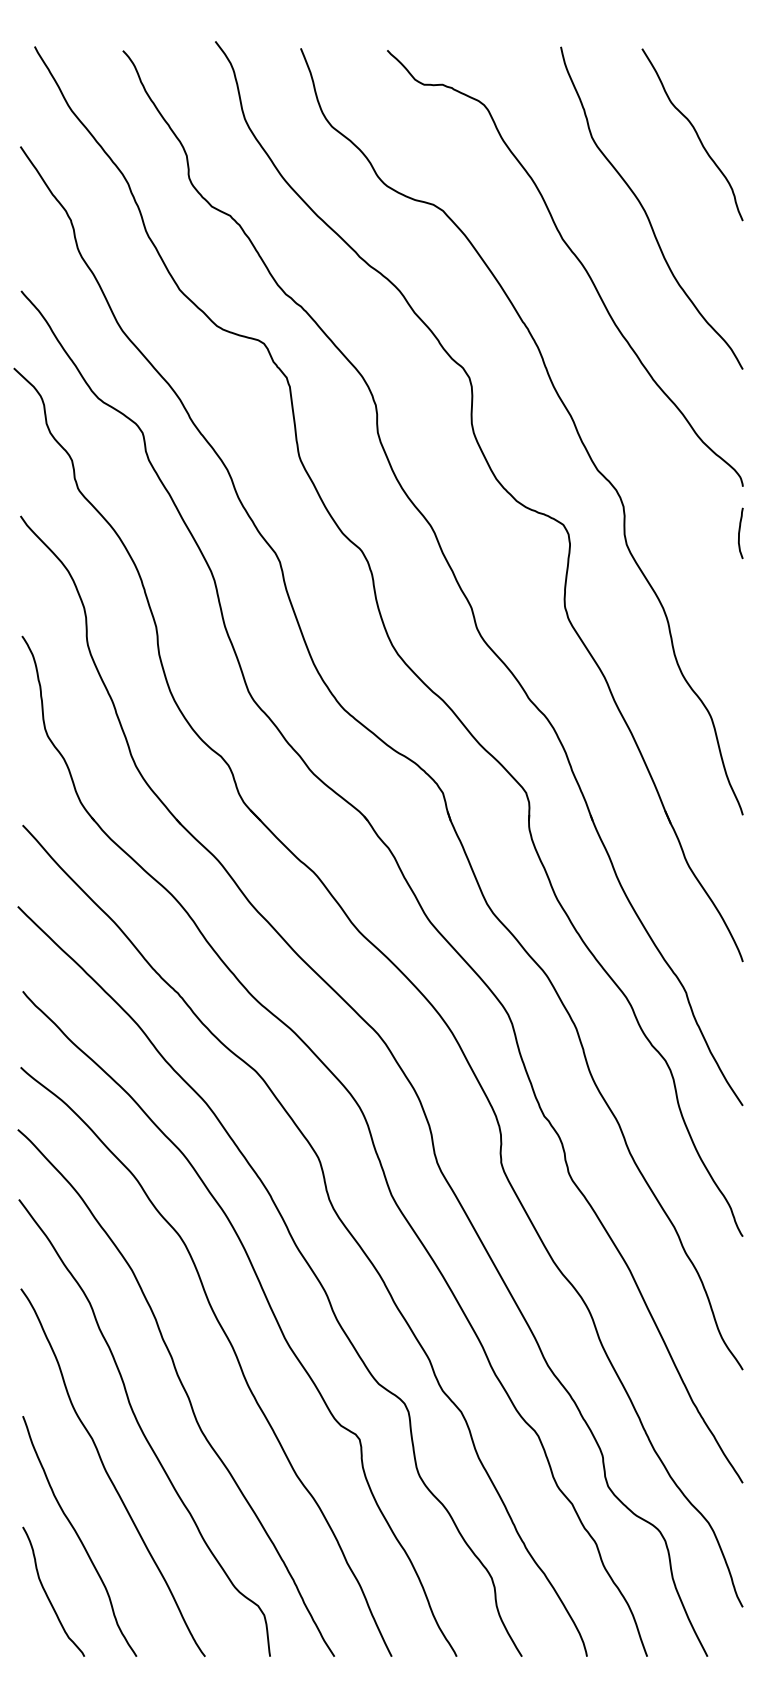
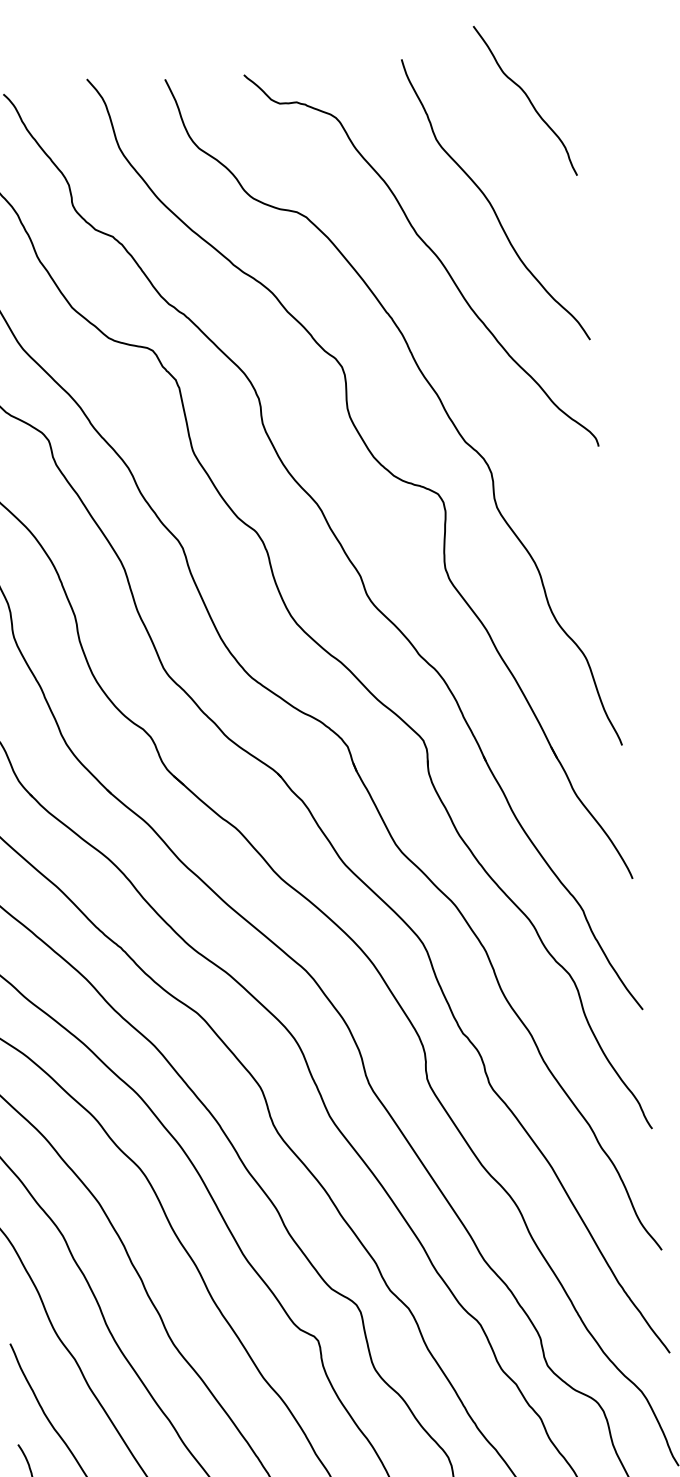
curve: (695, 133) -> (527, 99), moved
curve: (740, 532) -> (599, 488), removed

